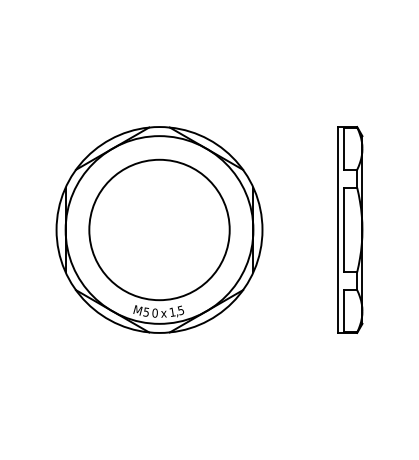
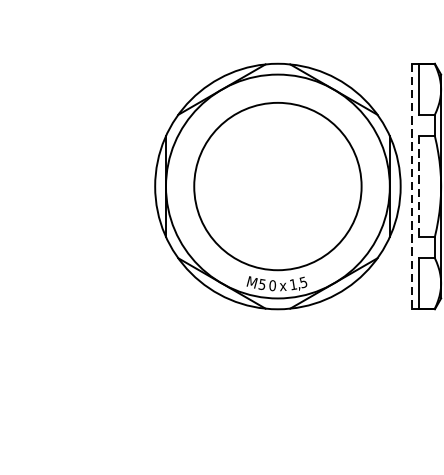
part: (159, 229) -> (277, 185), moved
line: (338, 230) -> (412, 187), solid -> dashed
line: (344, 230) -> (419, 187), solid -> dashed

